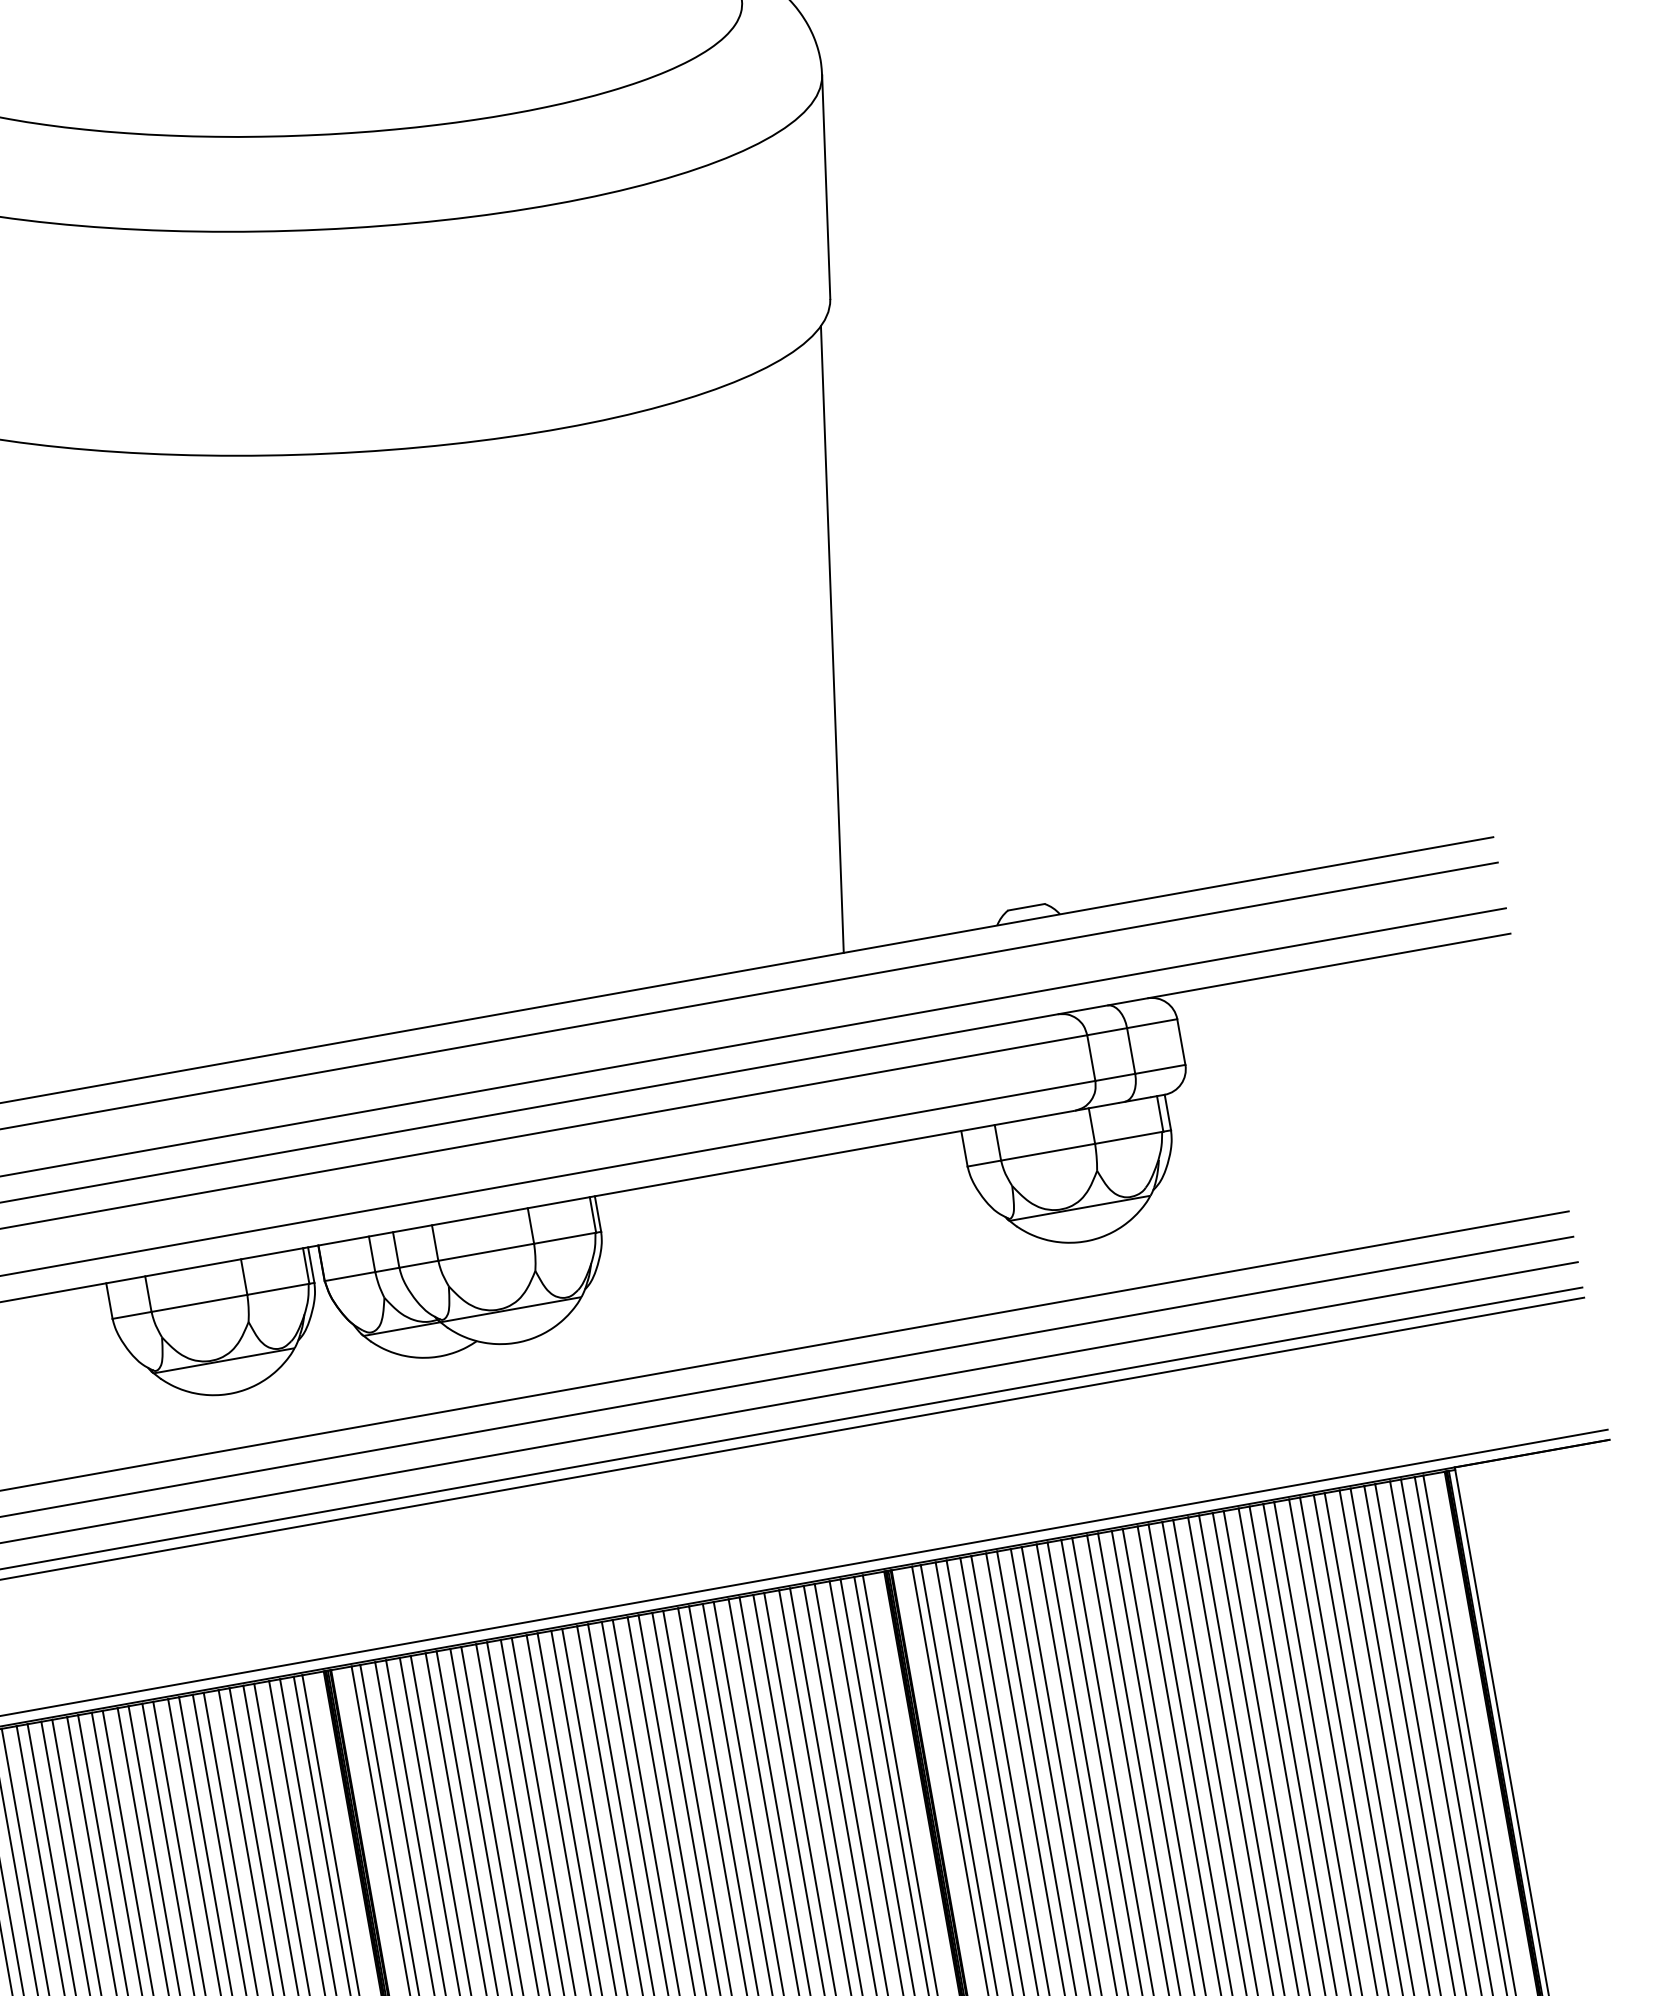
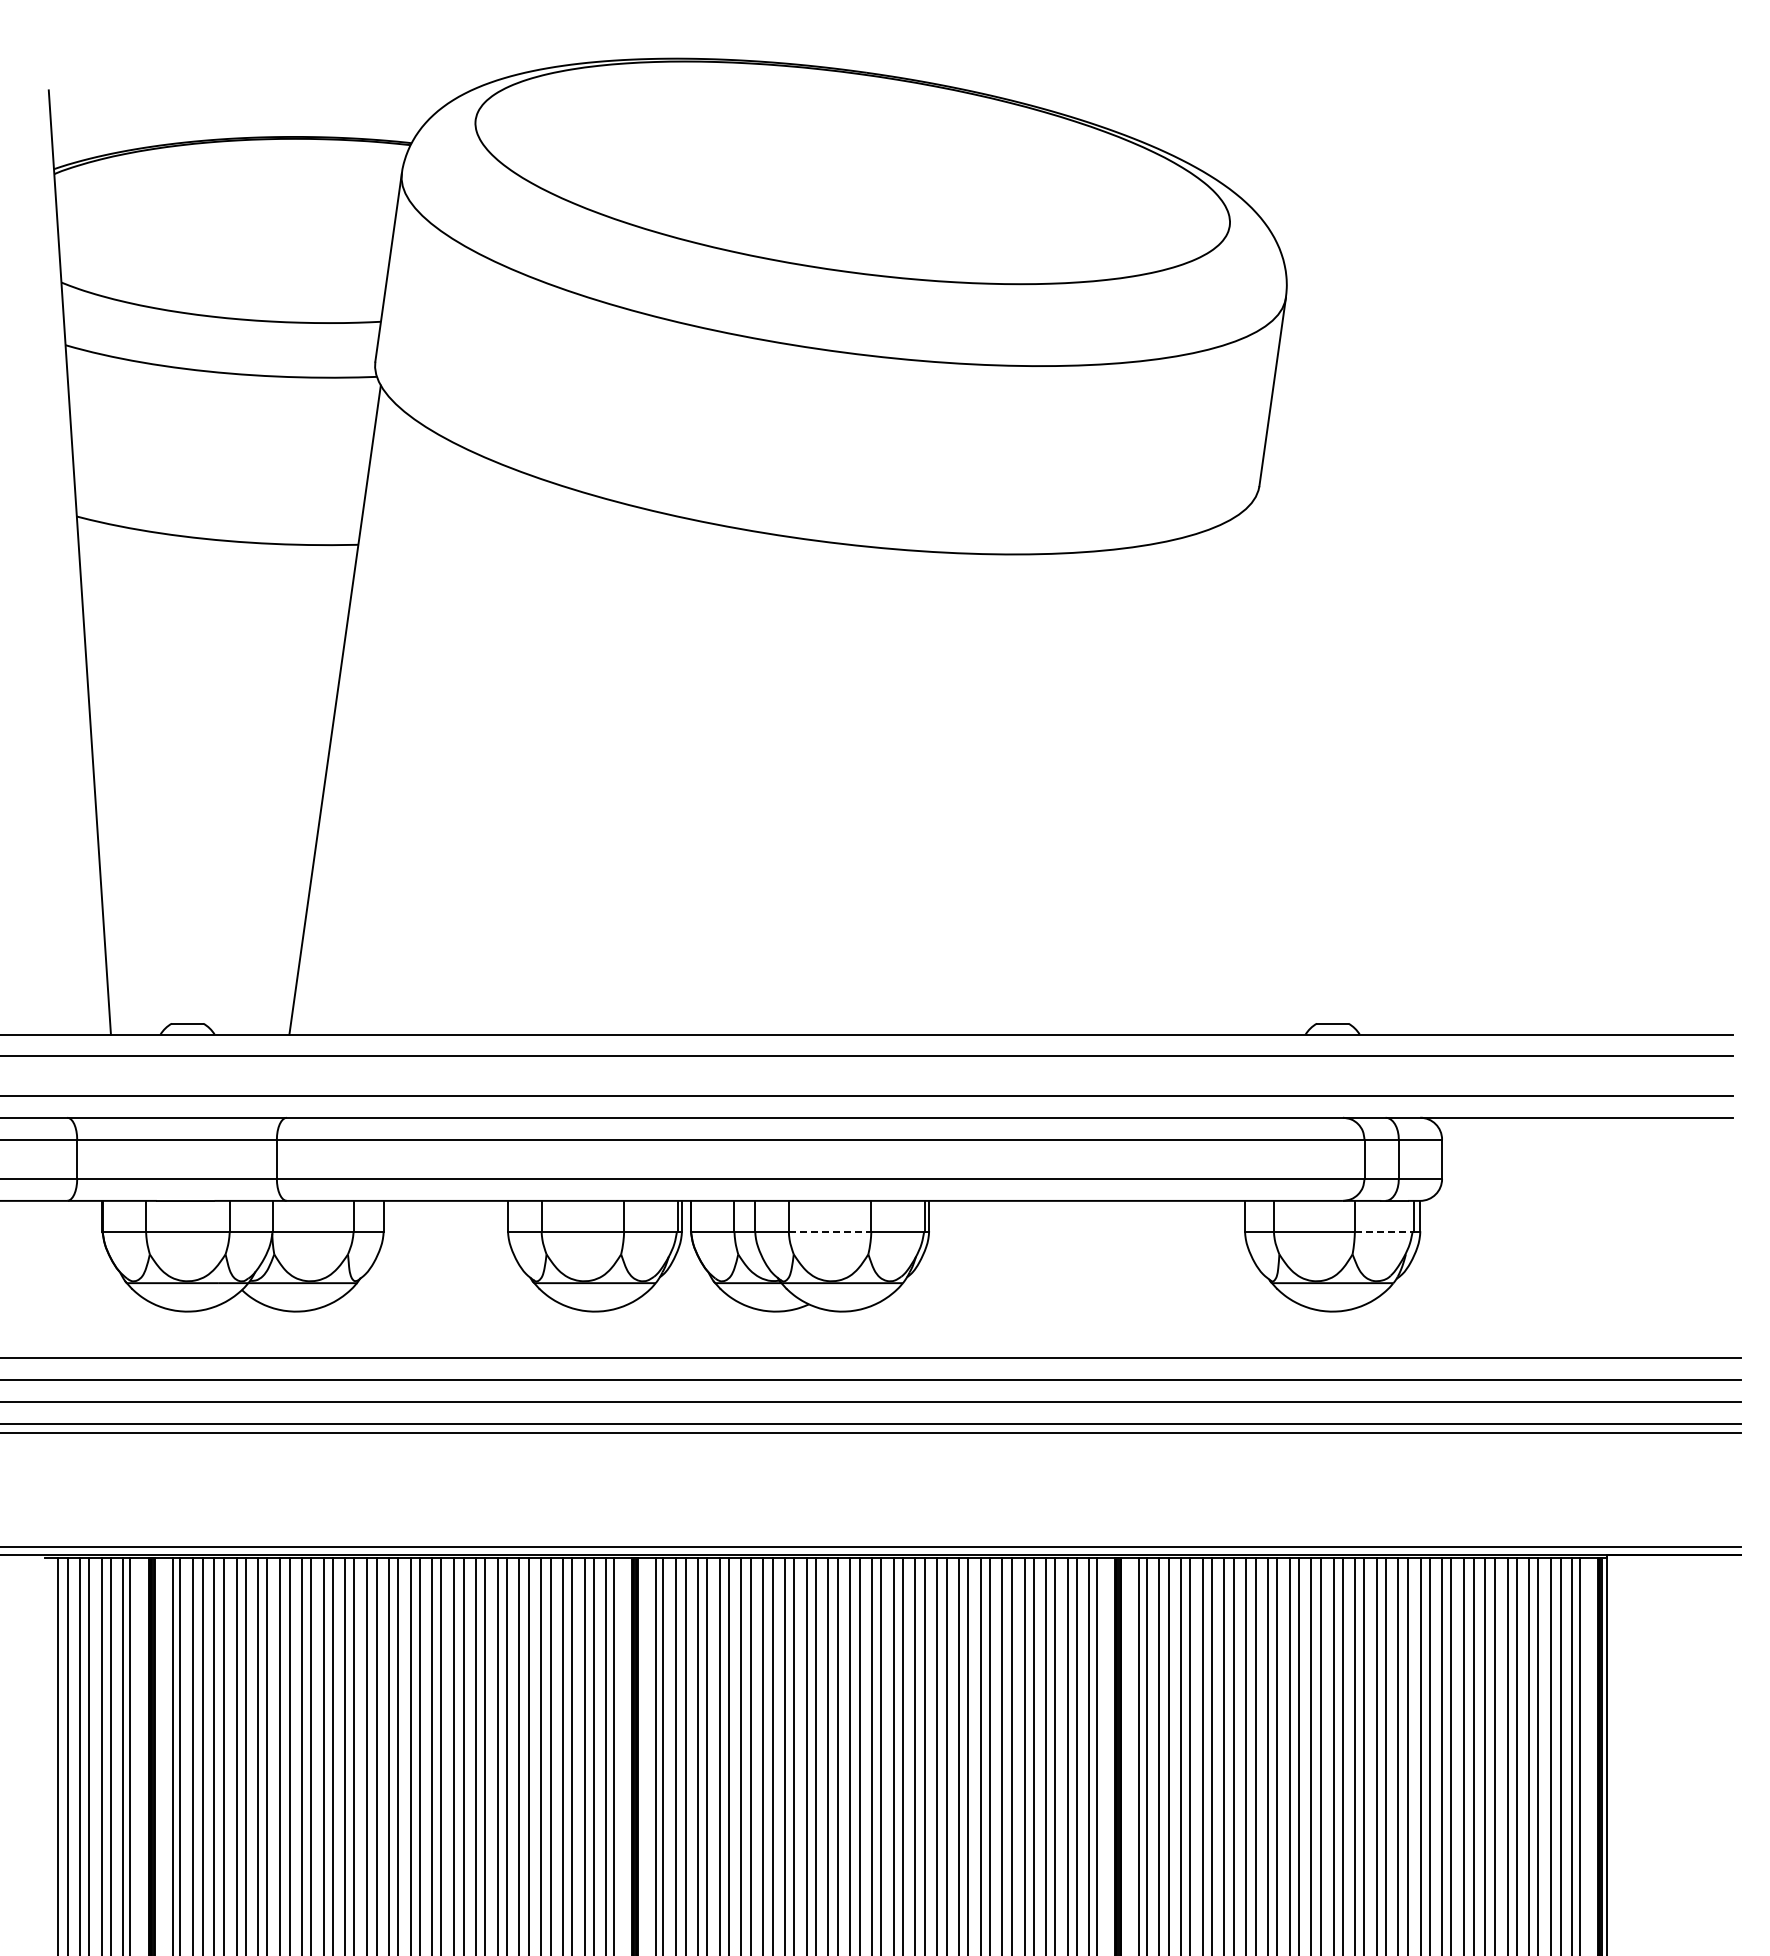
line: (832, 638) -> (1210, 770), removed
line: (1129, 1137) -> (1384, 1231), solid -> dashed
line: (486, 1252) -> (830, 1231), solid -> dashed

